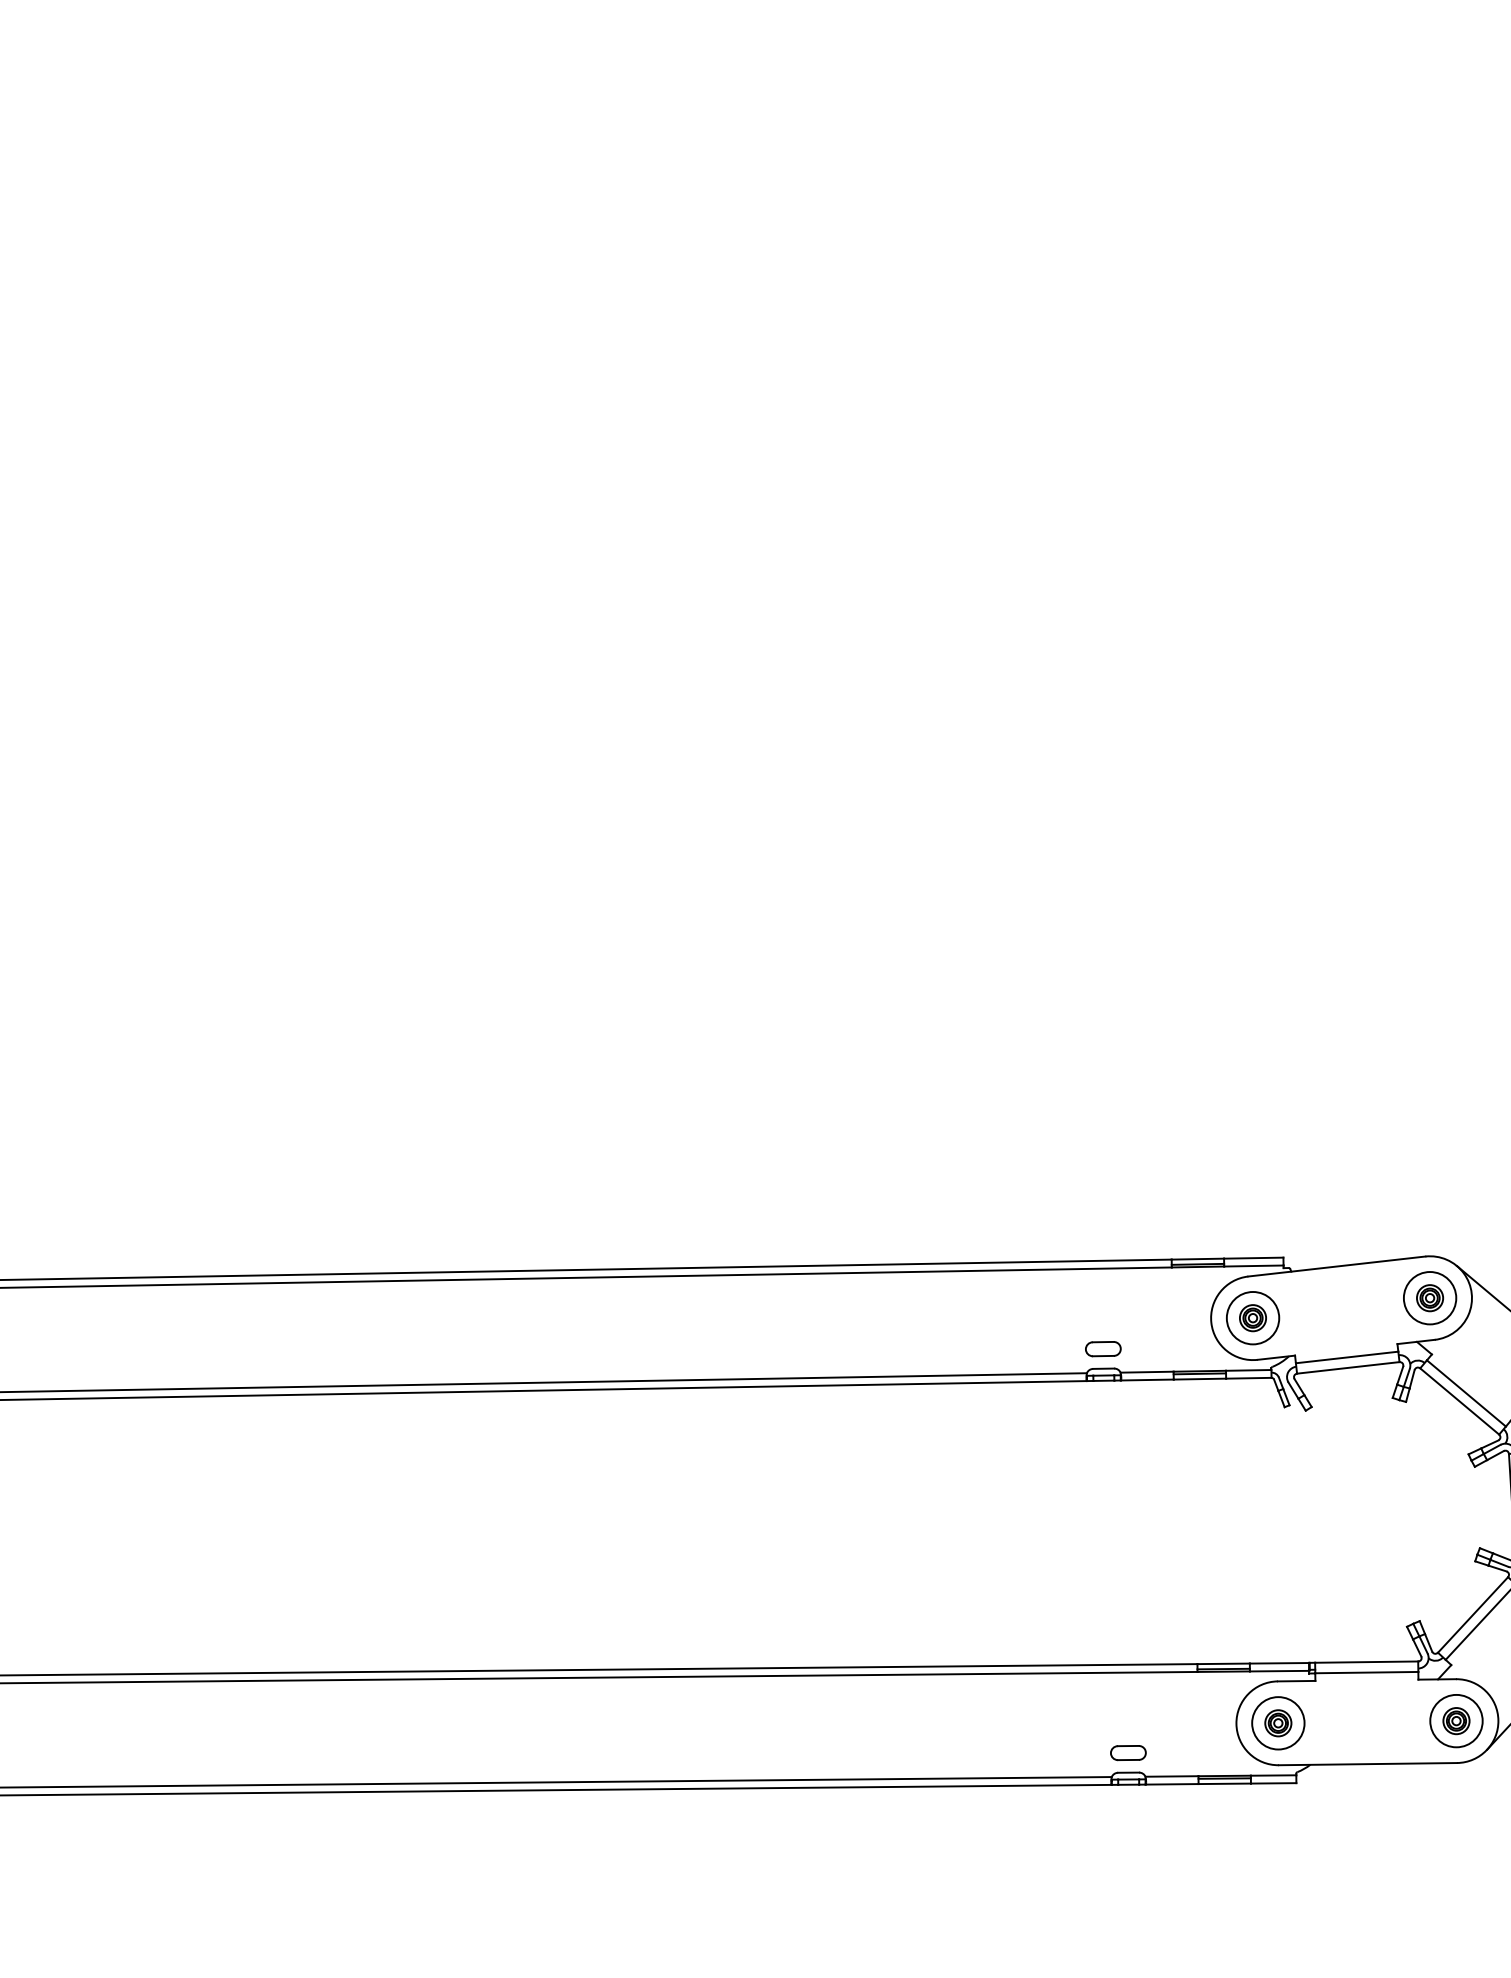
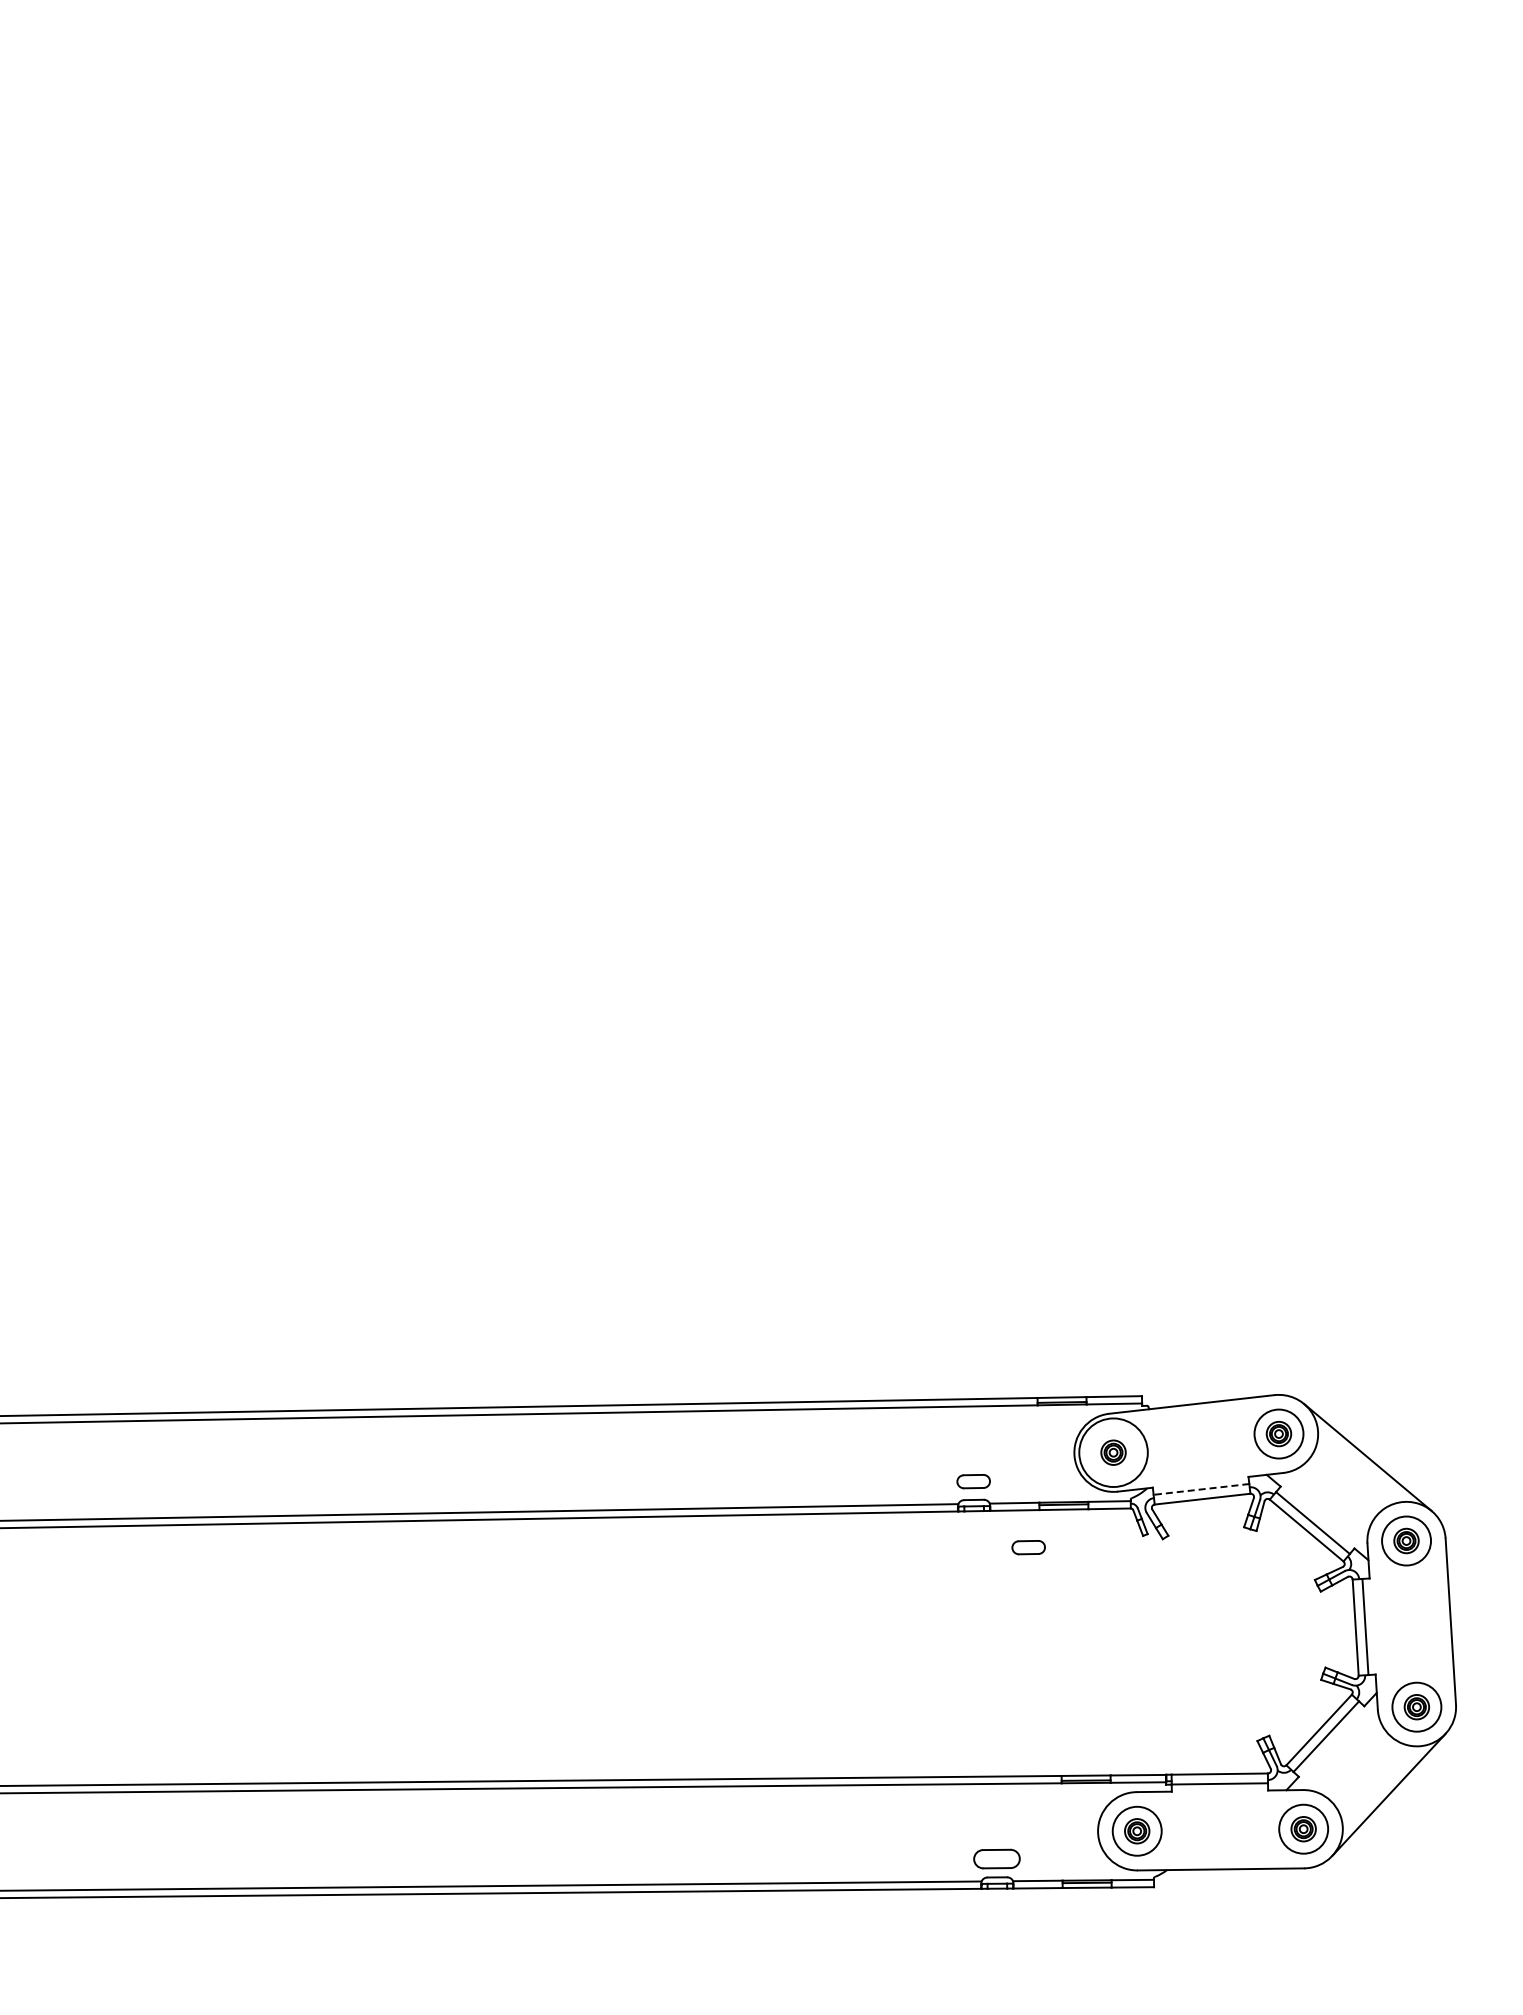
circle: (1252, 1317) -> (1113, 1452), size x1.4
line: (1346, 1357) -> (1200, 1489), solid -> dashed
part: (1161, 1419) -> (1028, 1547), added
part: (1128, 1752) -> (997, 1858), size x1.4

